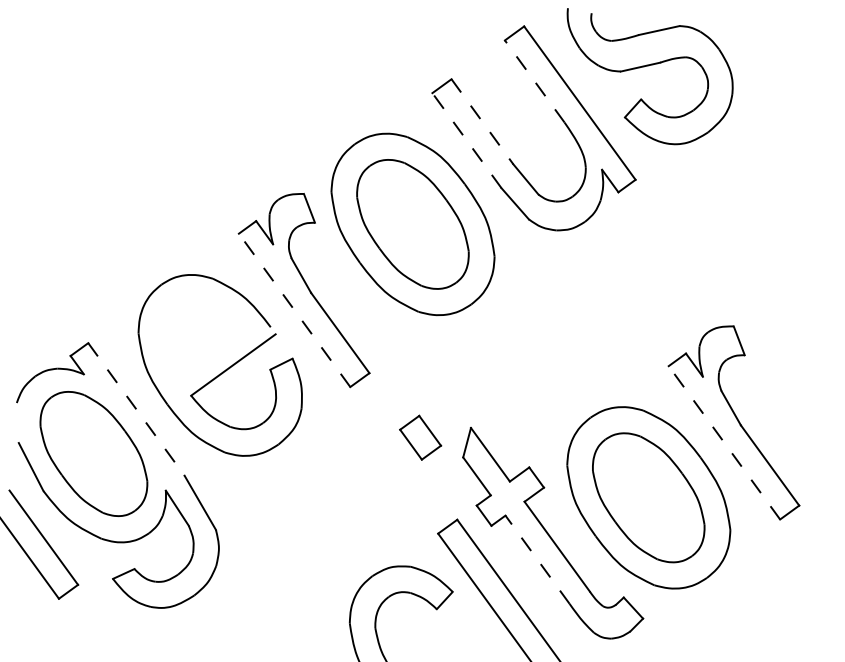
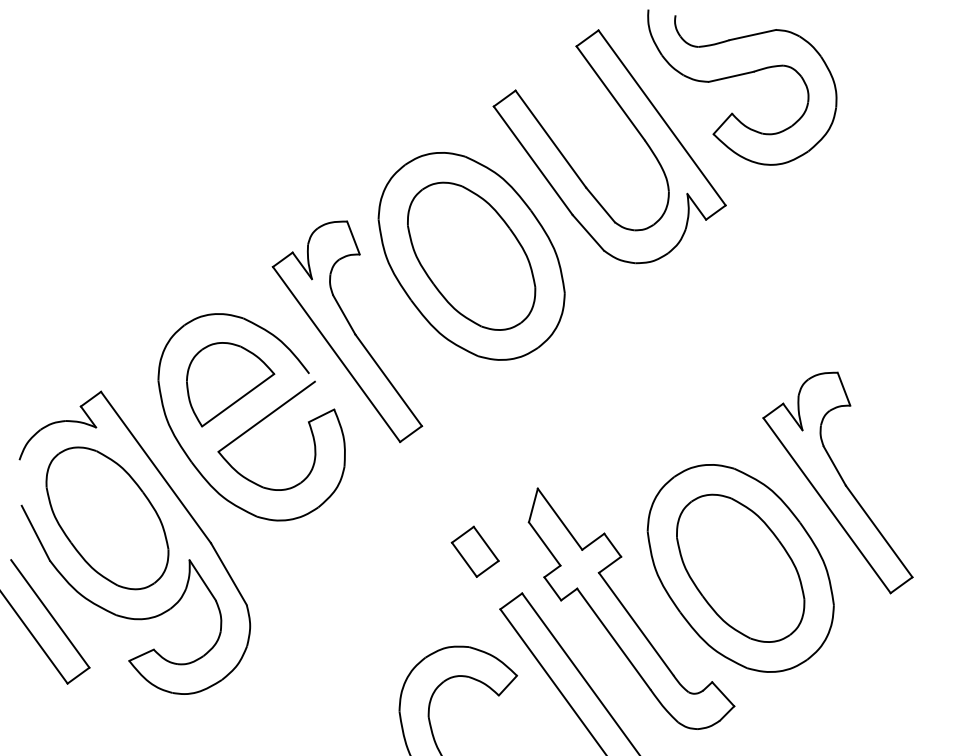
line: (534, 81) -> (610, 93), dashed -> solid
line: (482, 122) -> (550, 139), dashed -> solid
line: (466, 140) -> (532, 160), dashed -> solid
line: (294, 310) -> (336, 354), dashed -> solid
part: (201, 336) -> (230, 384), added
line: (136, 409) -> (156, 467), dashed -> solid
part: (419, 437) -> (474, 551), moved
line: (723, 442) -> (826, 505), dashed -> solid
line: (537, 559) -> (613, 638), dashed -> solid

